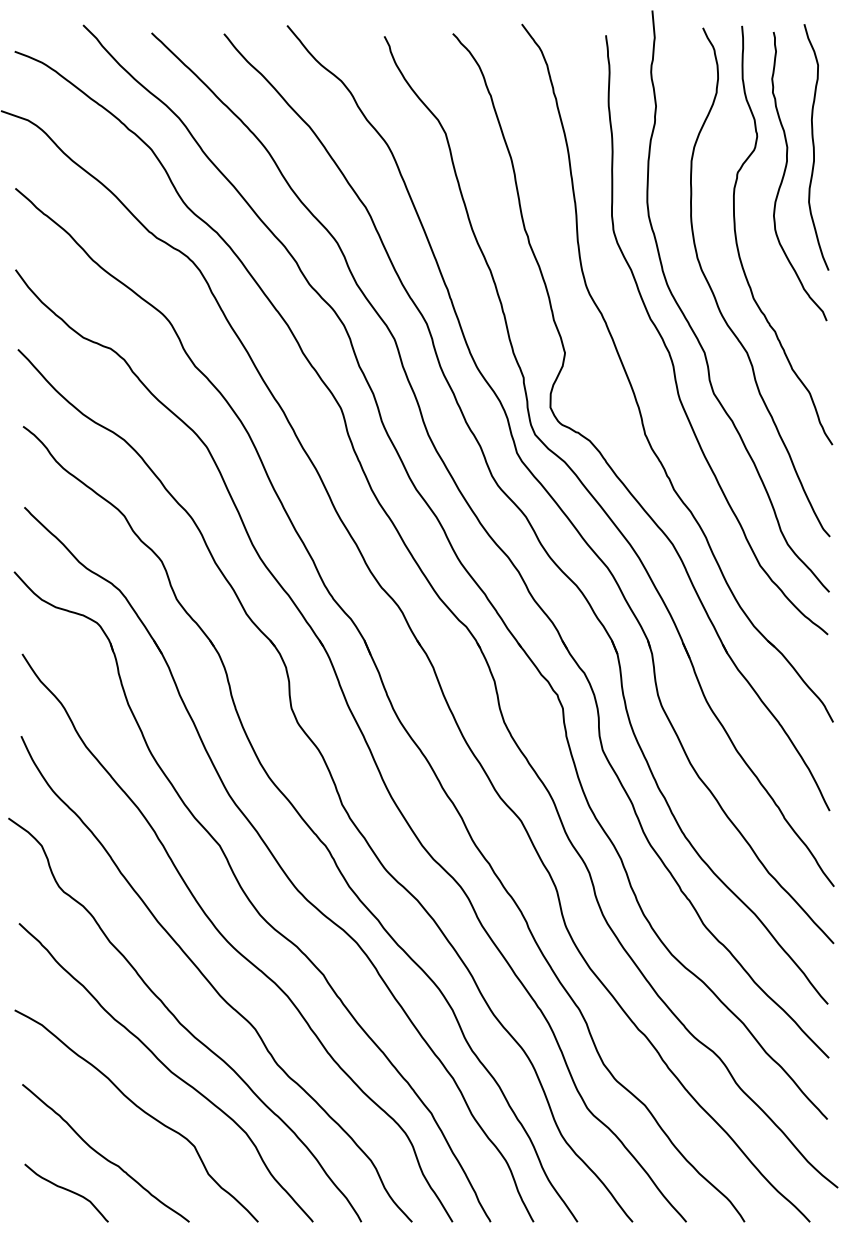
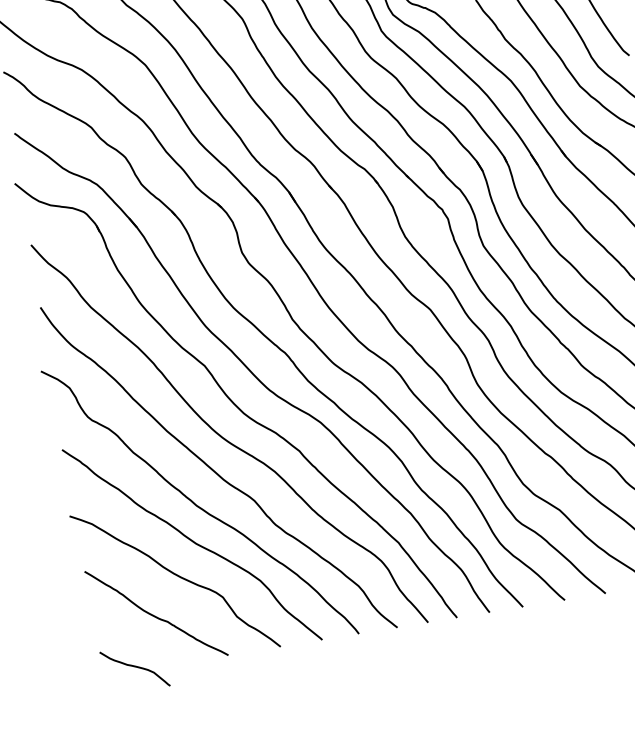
curve: (66, 1190) -> (134, 667), moved

